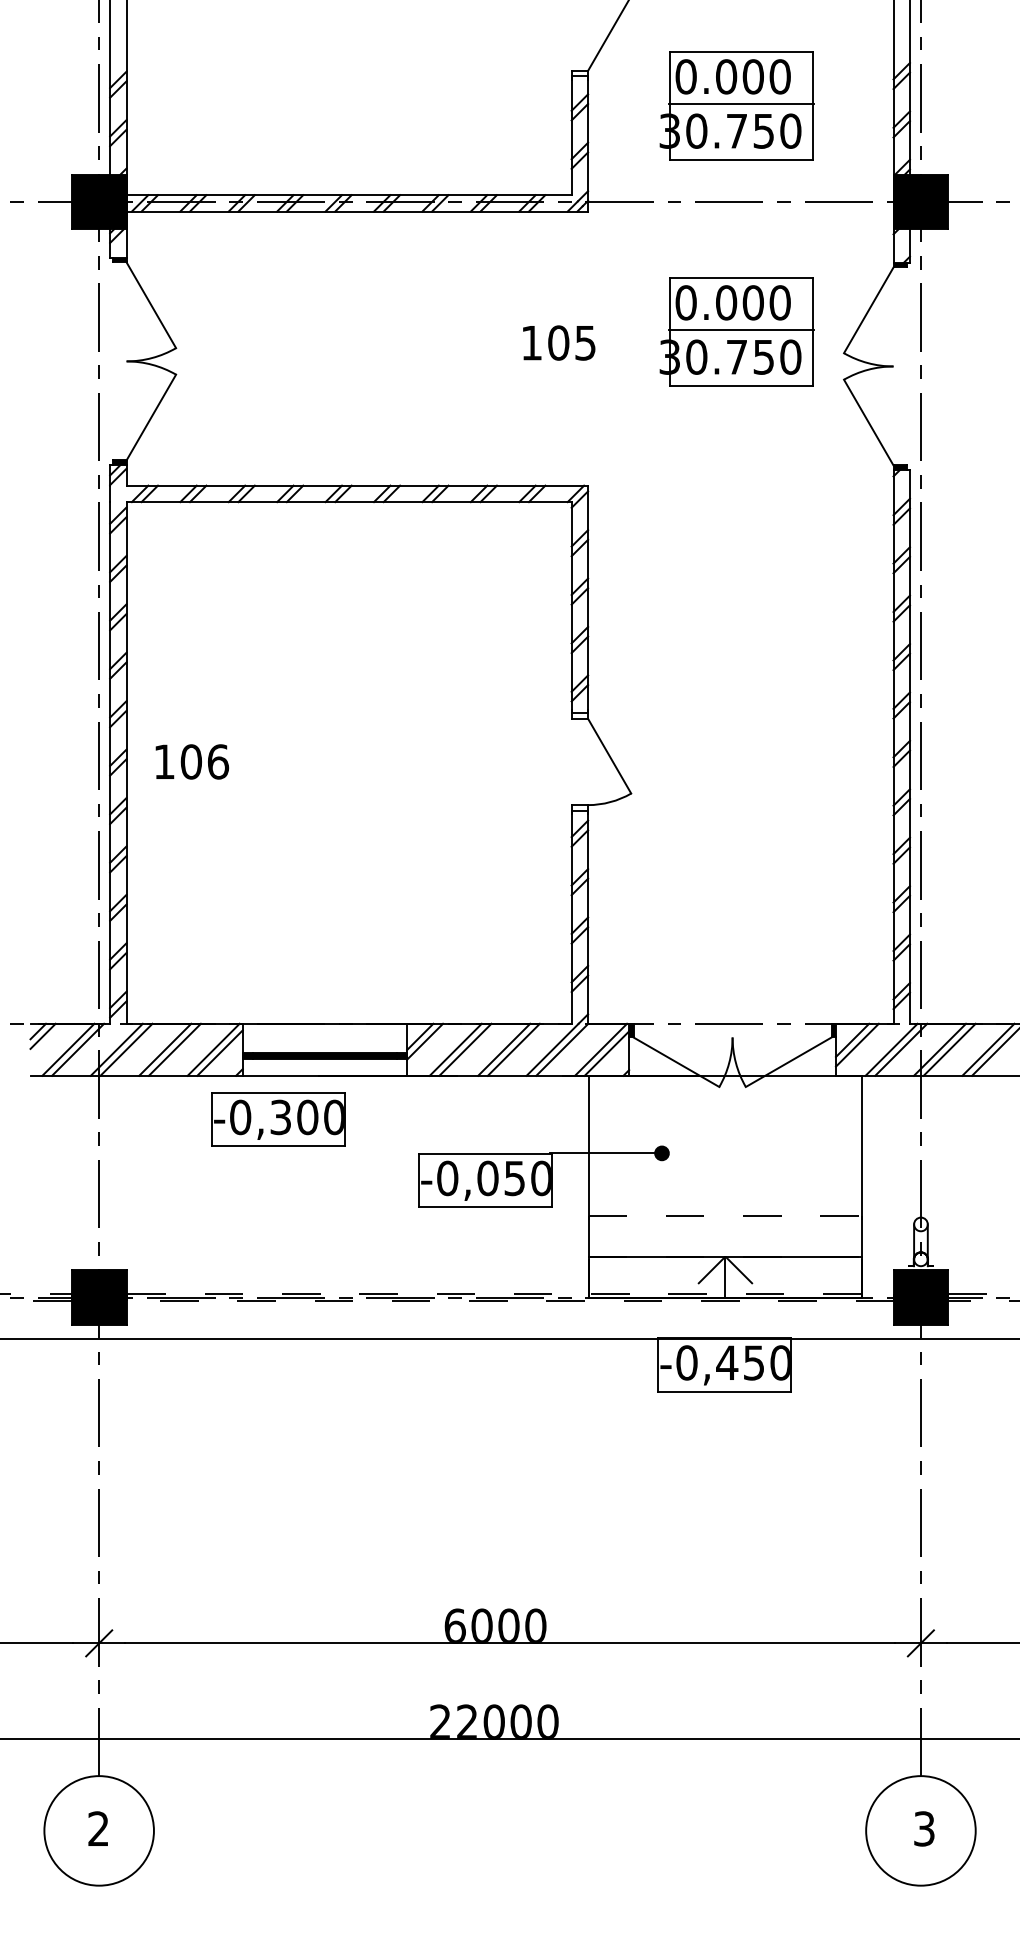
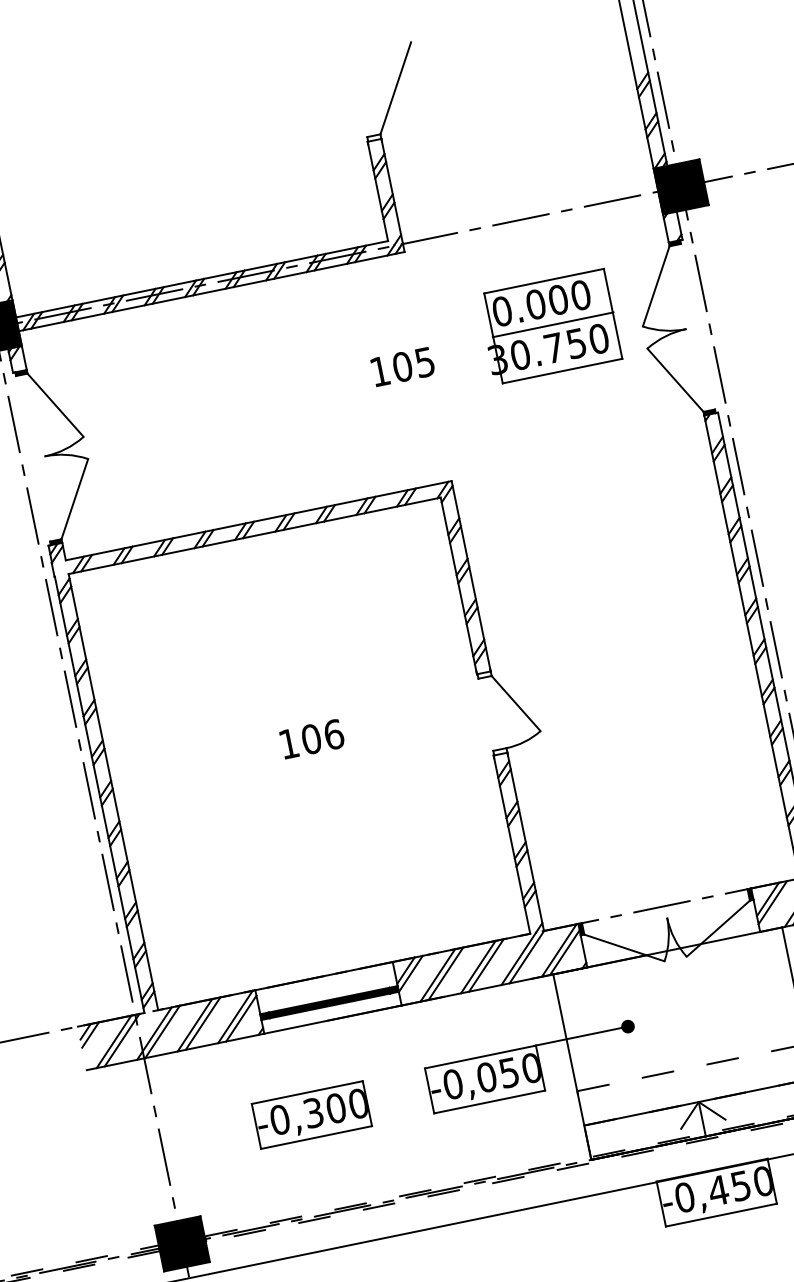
part: (736, 105) -> (510, 137), removed
text: (192, 761) -> (312, 738), moved
part: (278, 1119) -> (312, 1115), moved

